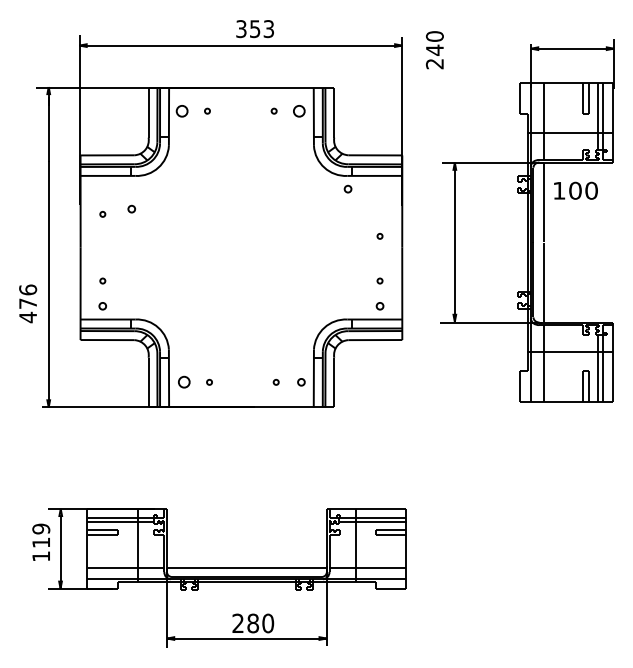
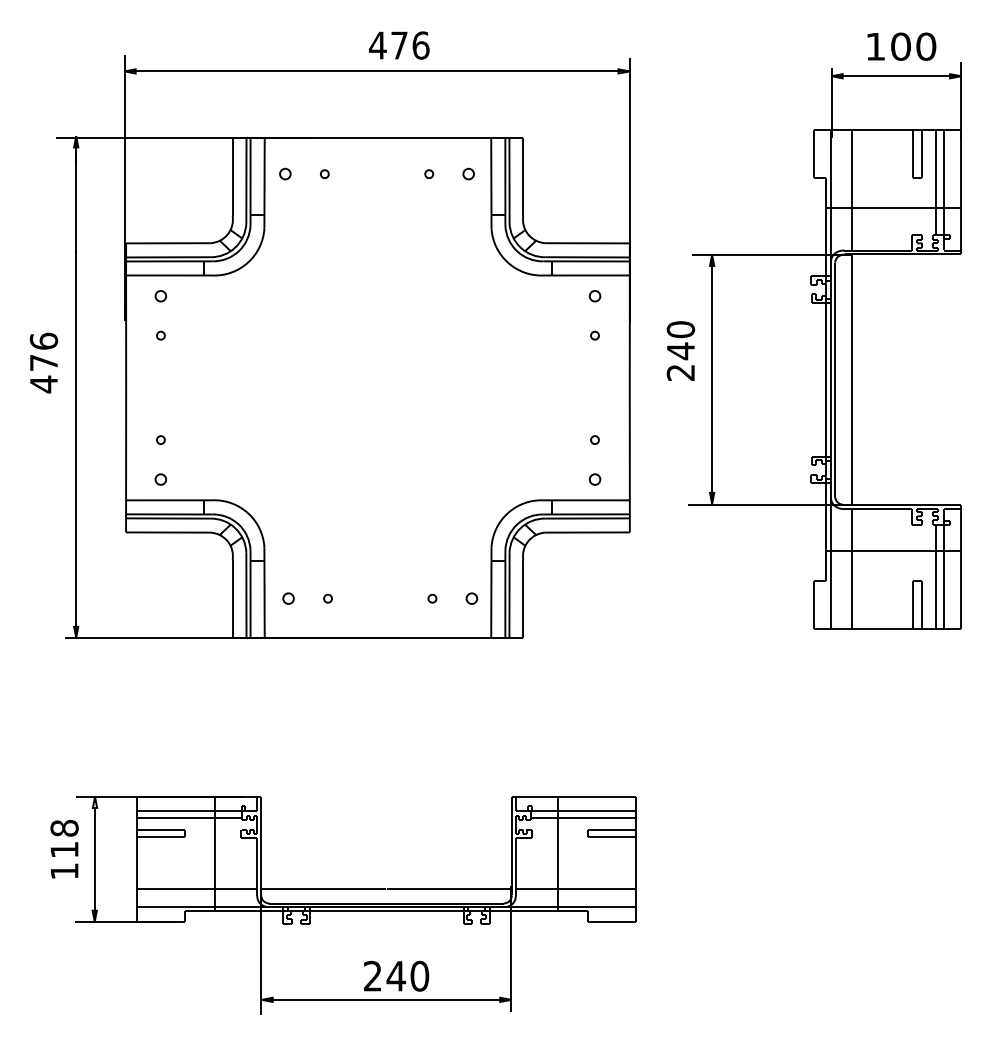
text: (254, 29) -> (398, 46), 353 -> 476
text: (434, 50) -> (680, 351), moved
part: (182, 110) -> (285, 173), size x0.62
part: (299, 110) -> (468, 173), size x0.62
part: (347, 188) -> (594, 295), moved
text: (575, 190) -> (901, 46), moved
part: (131, 208) -> (160, 295), moved
part: (379, 236) -> (594, 335), moved
text: (28, 303) -> (44, 362), moved
part: (184, 382) -> (288, 598), size x0.62
text: (41, 528) -> (64, 827), 119 -> 118
text: (252, 623) -> (395, 976), 280 -> 240

